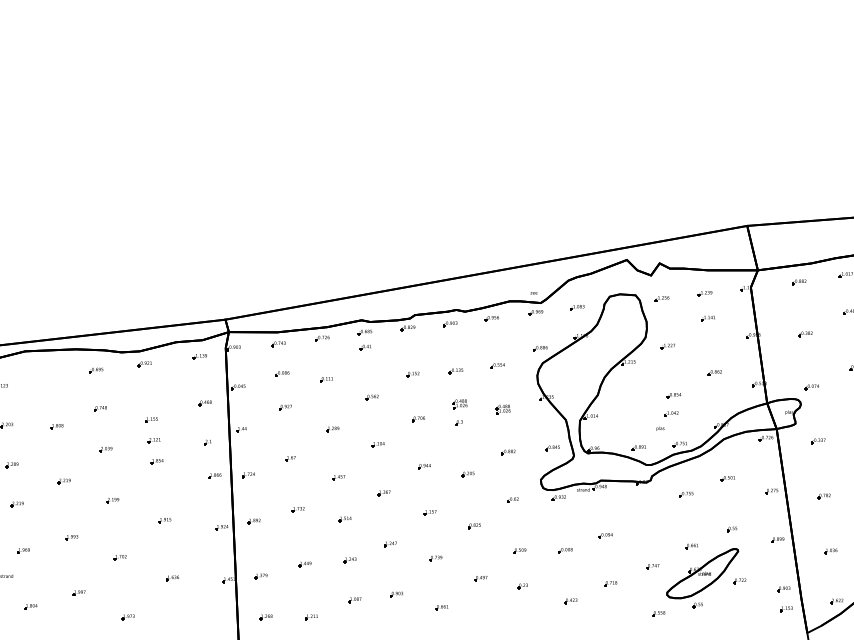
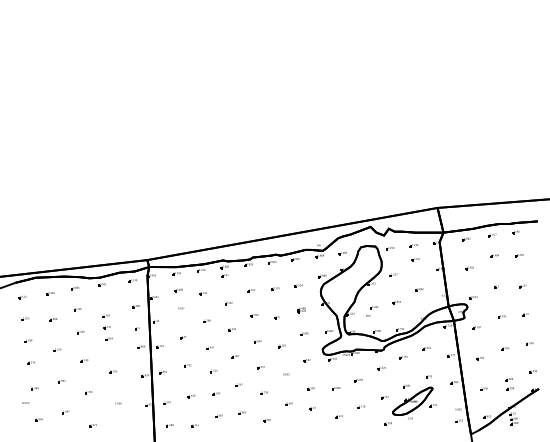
part: (51, 379) -> (50, 293), added
part: (459, 404) -> (277, 307), removed
part: (668, 421) -> (372, 311), moved
part: (646, 514) -> (381, 368), added

